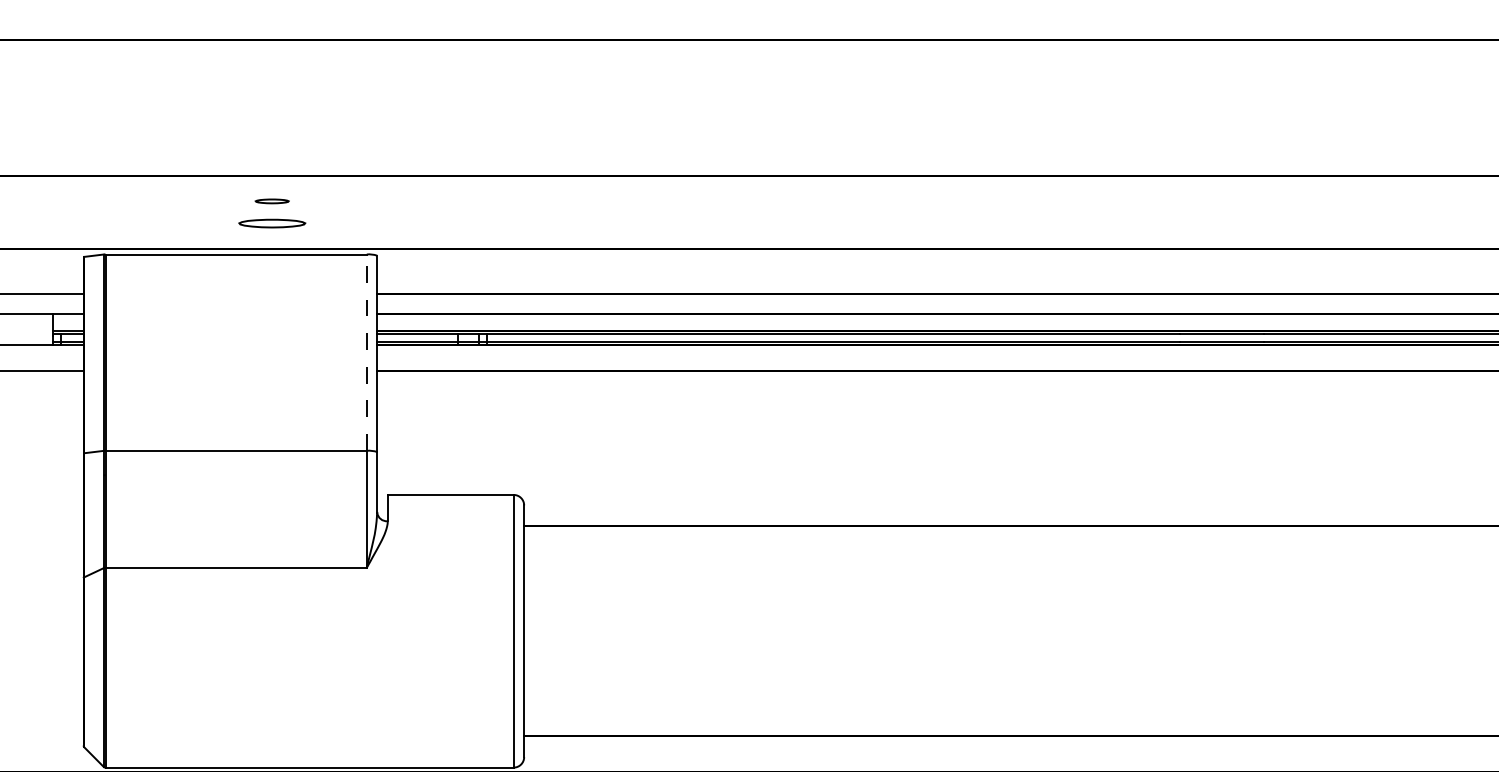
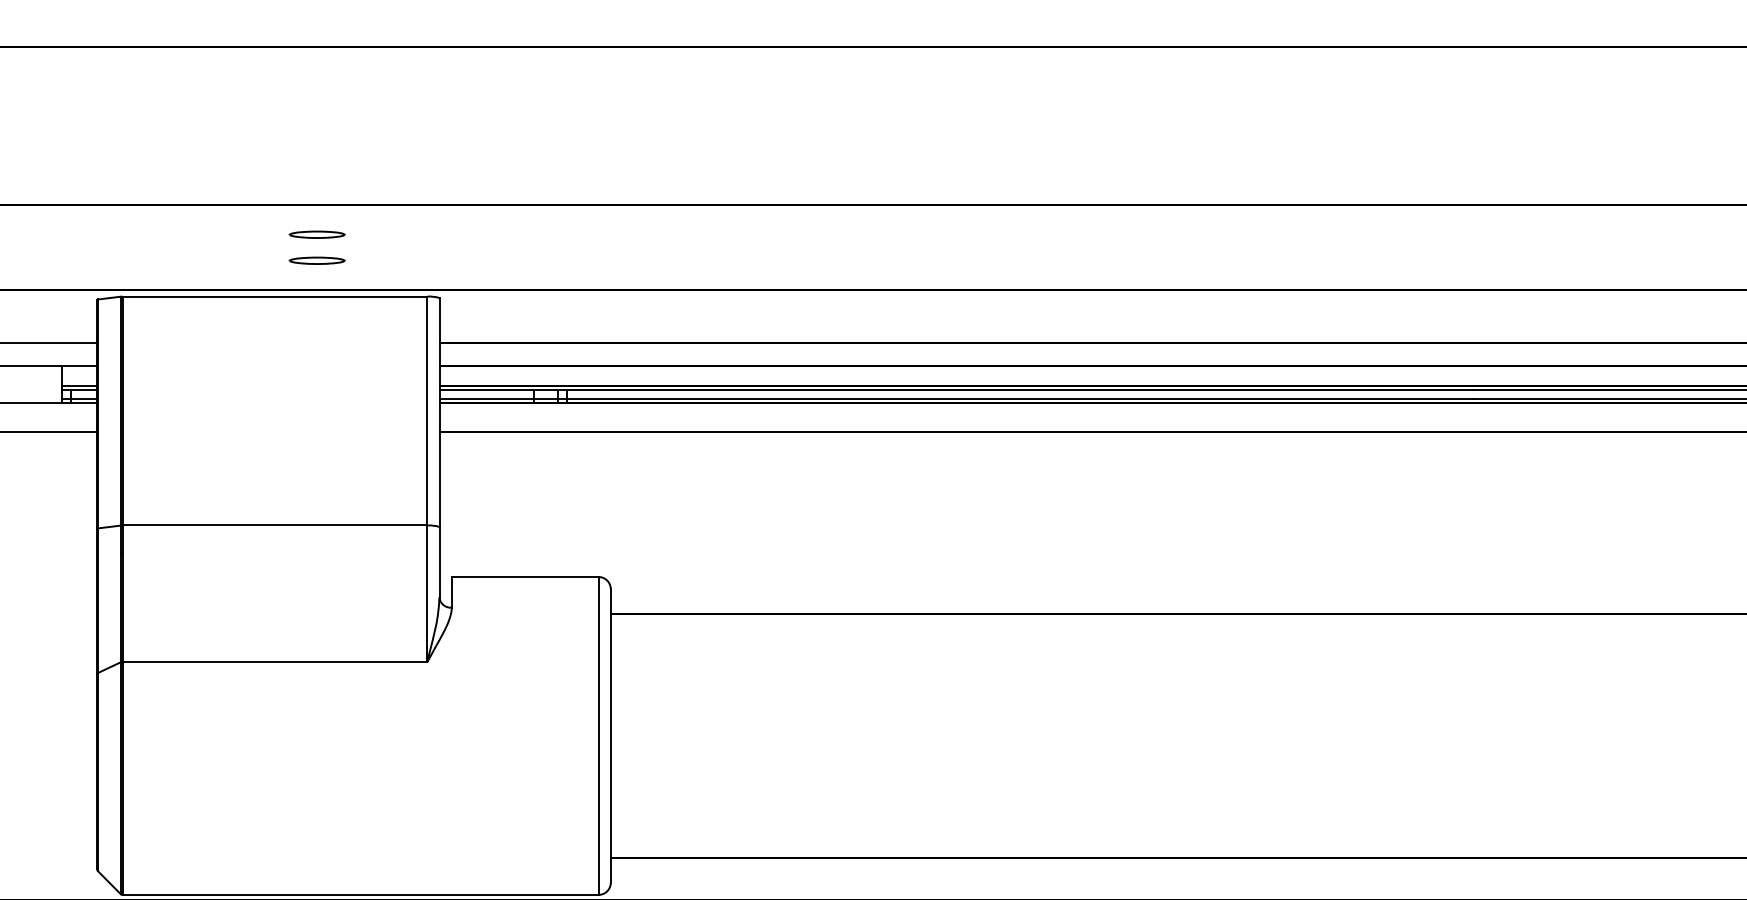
part: (271, 201) -> (316, 234), size x1.43
part: (272, 223) -> (317, 260), size x0.71
line: (366, 352) -> (426, 410), dashed -> solid

